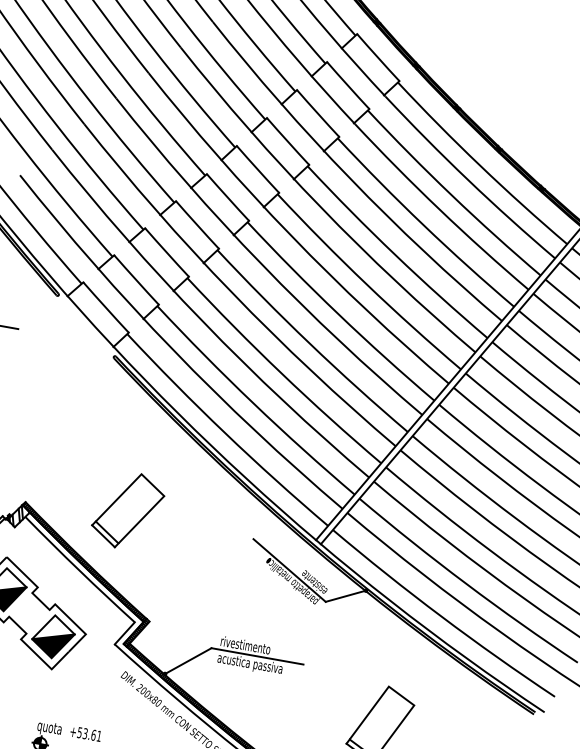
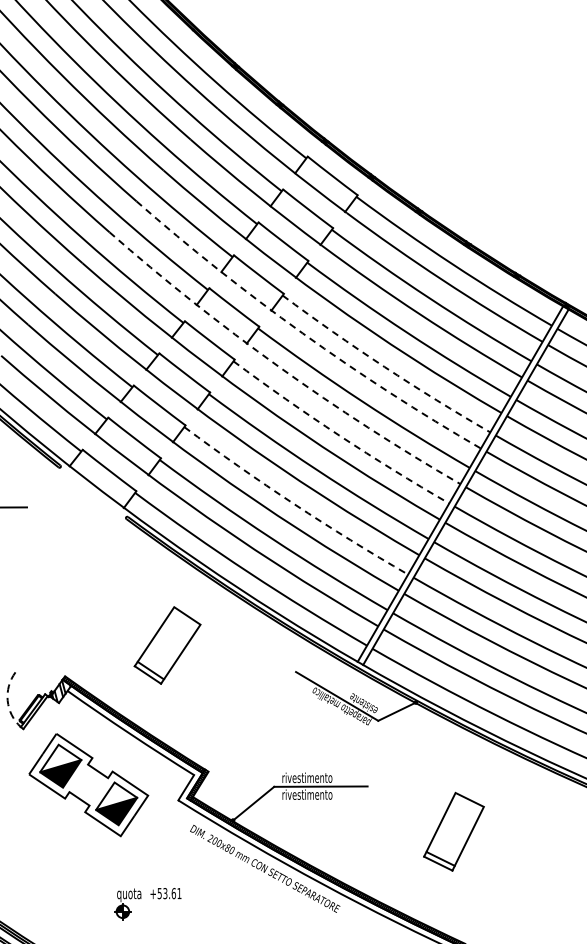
arc: (320, 207) -> (302, 333), solid -> dashed
arc: (290, 235) -> (278, 366), solid -> dashed
arc: (395, 254) -> (384, 366), solid -> dashed
arc: (338, 314) -> (339, 435), solid -> dashed
arc: (281, 374) -> (294, 504), solid -> dashed
part: (128, 510) -> (167, 645), moved
text: (249, 663) -> (314, 795), acustica passiva -> rivestimento

